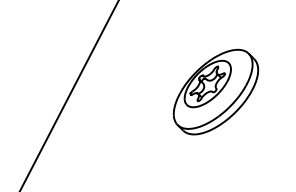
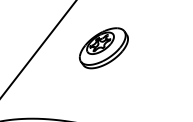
part: (215, 92) -> (103, 48), moved

